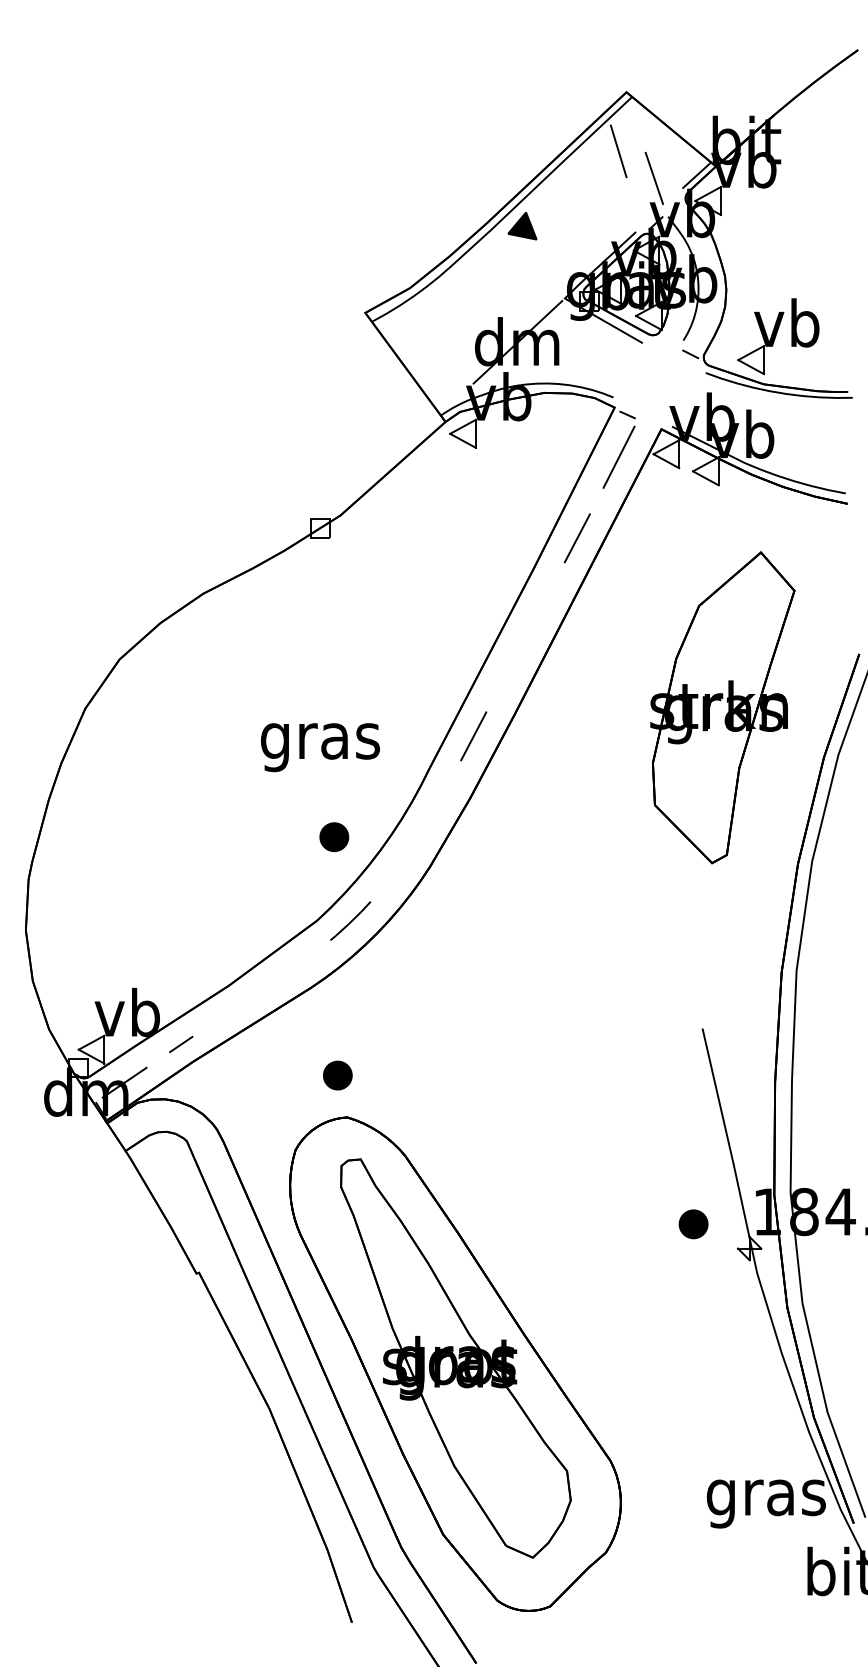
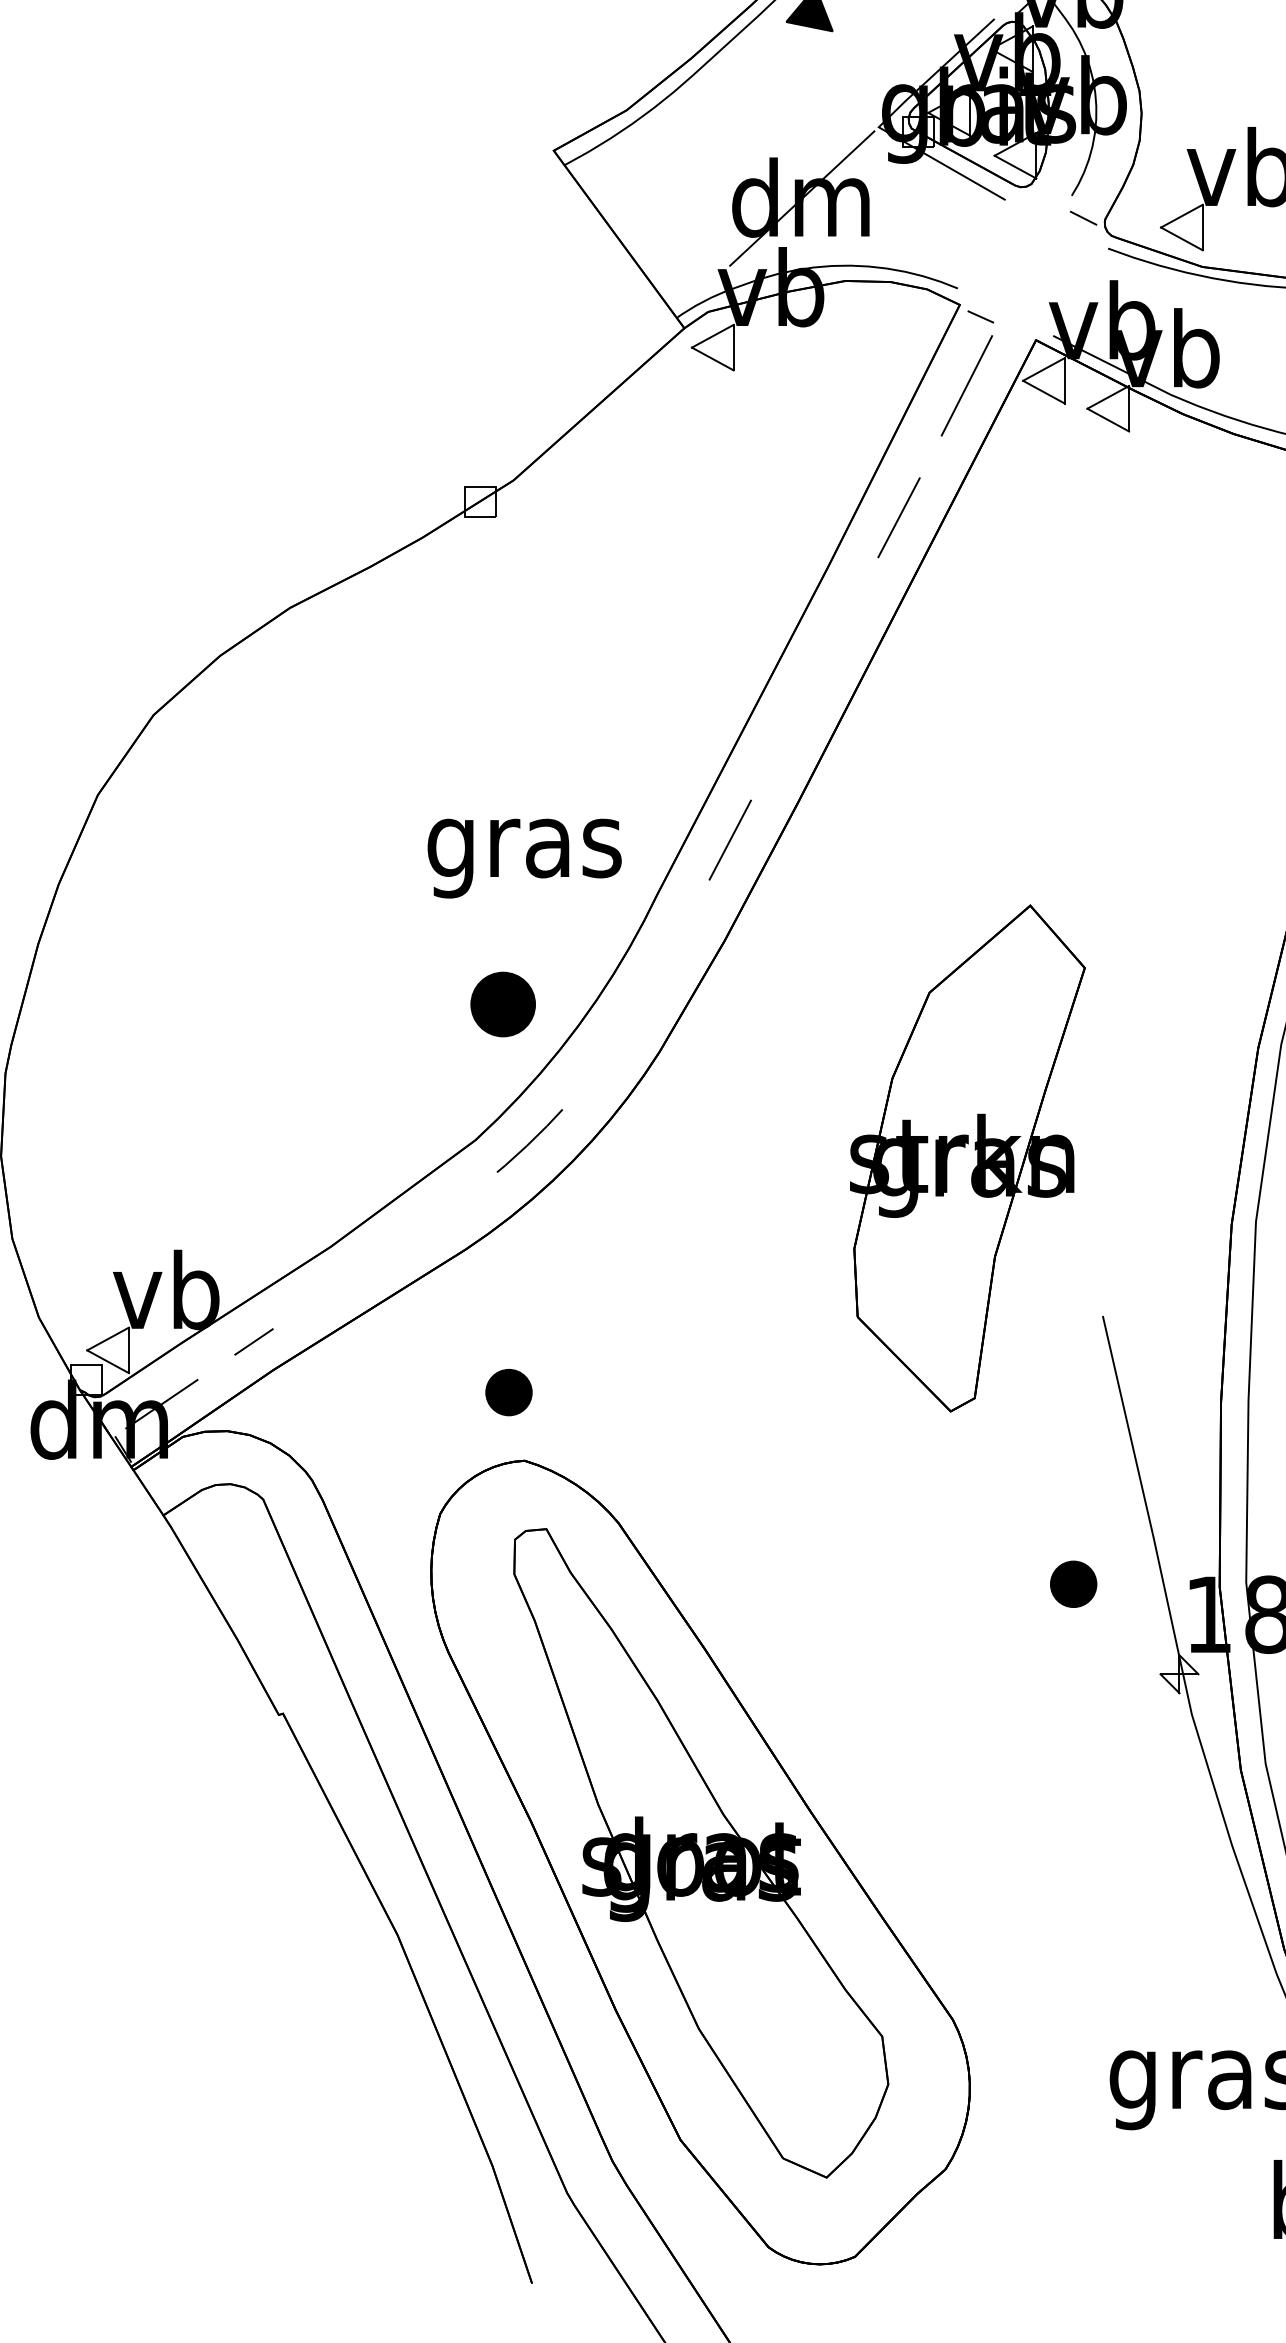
part: (722, 707) -> (967, 1157), moved
text: (320, 747) -> (524, 858), moved
part: (334, 836) -> (503, 1003), size x1.4
part: (693, 1224) -> (1073, 1584), moved

